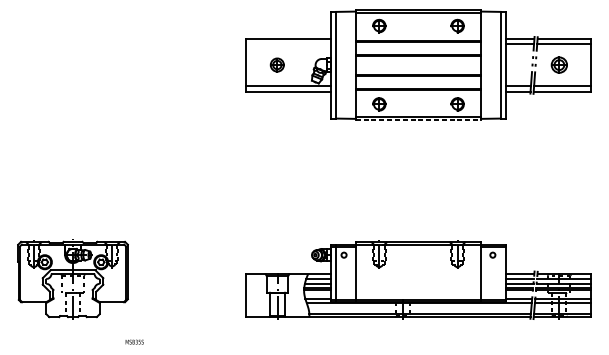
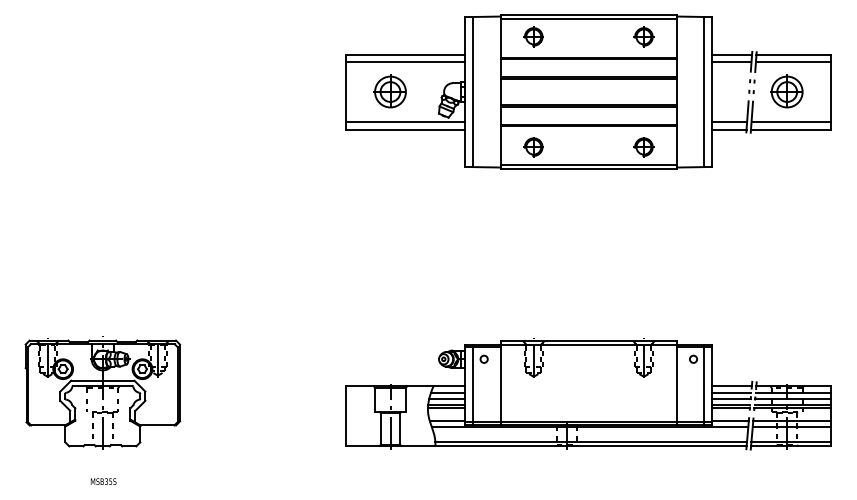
line: (288, 44) -> (405, 62), added
part: (276, 64) -> (389, 91), size x1.67
part: (558, 64) -> (786, 91), size x1.43
line: (418, 120) -> (589, 169), dashed -> solid
line: (500, 273) -> (704, 384), added
text: (134, 342) -> (103, 481), moved

